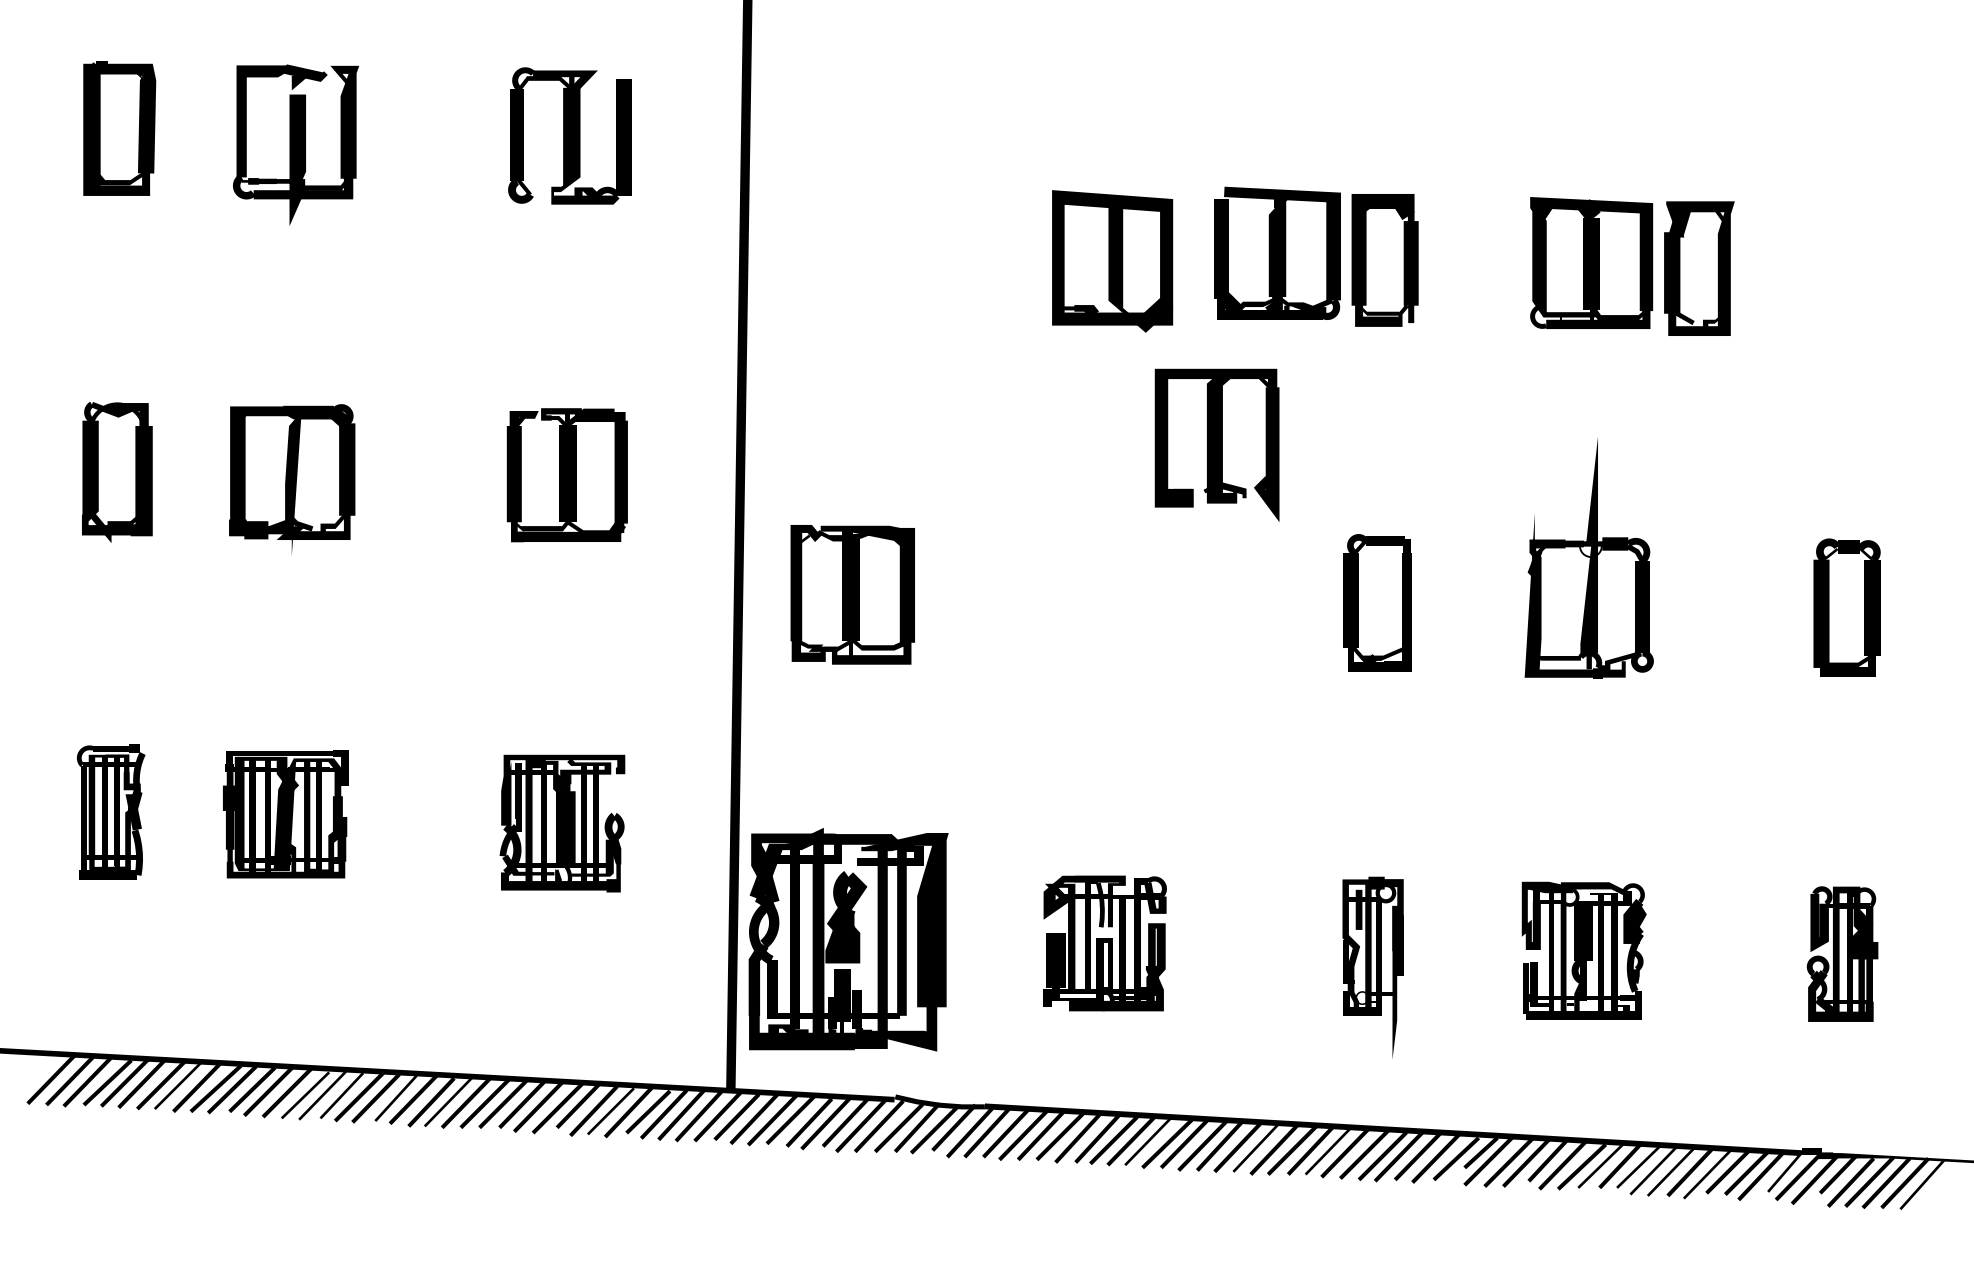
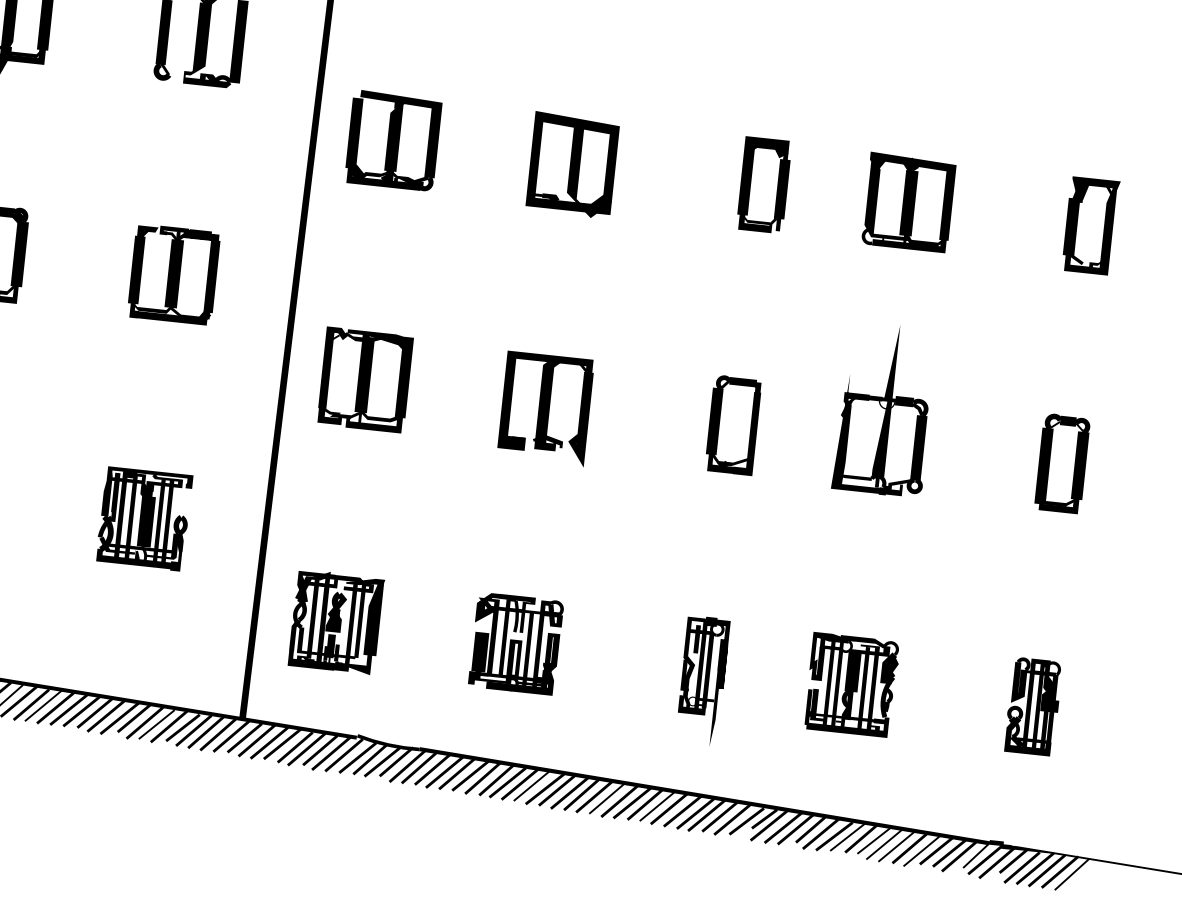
part: (1277, 252) -> (393, 140), moved
part: (1699, 268) -> (1091, 225), moved
part: (1216, 444) -> (545, 408), moved
part: (848, 939) -> (336, 621), size x0.62

